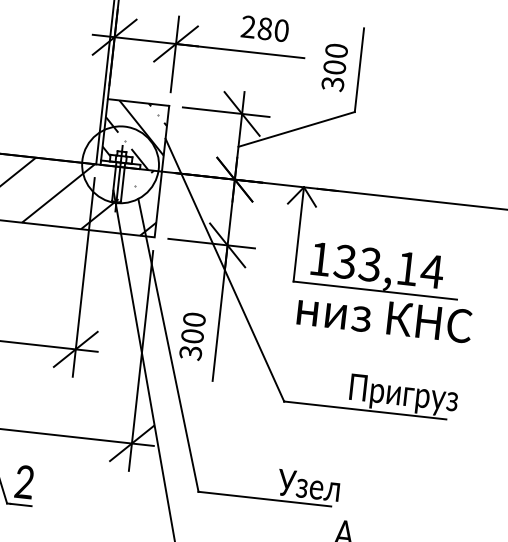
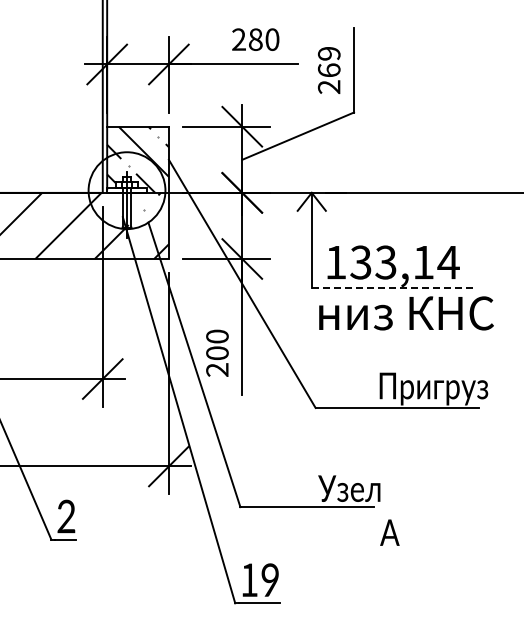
text: (335, 67) -> (329, 70), 300 -> 269
line: (375, 290) -> (394, 287), solid -> dashed
text: (190, 353) -> (217, 370), 300 -> 200

